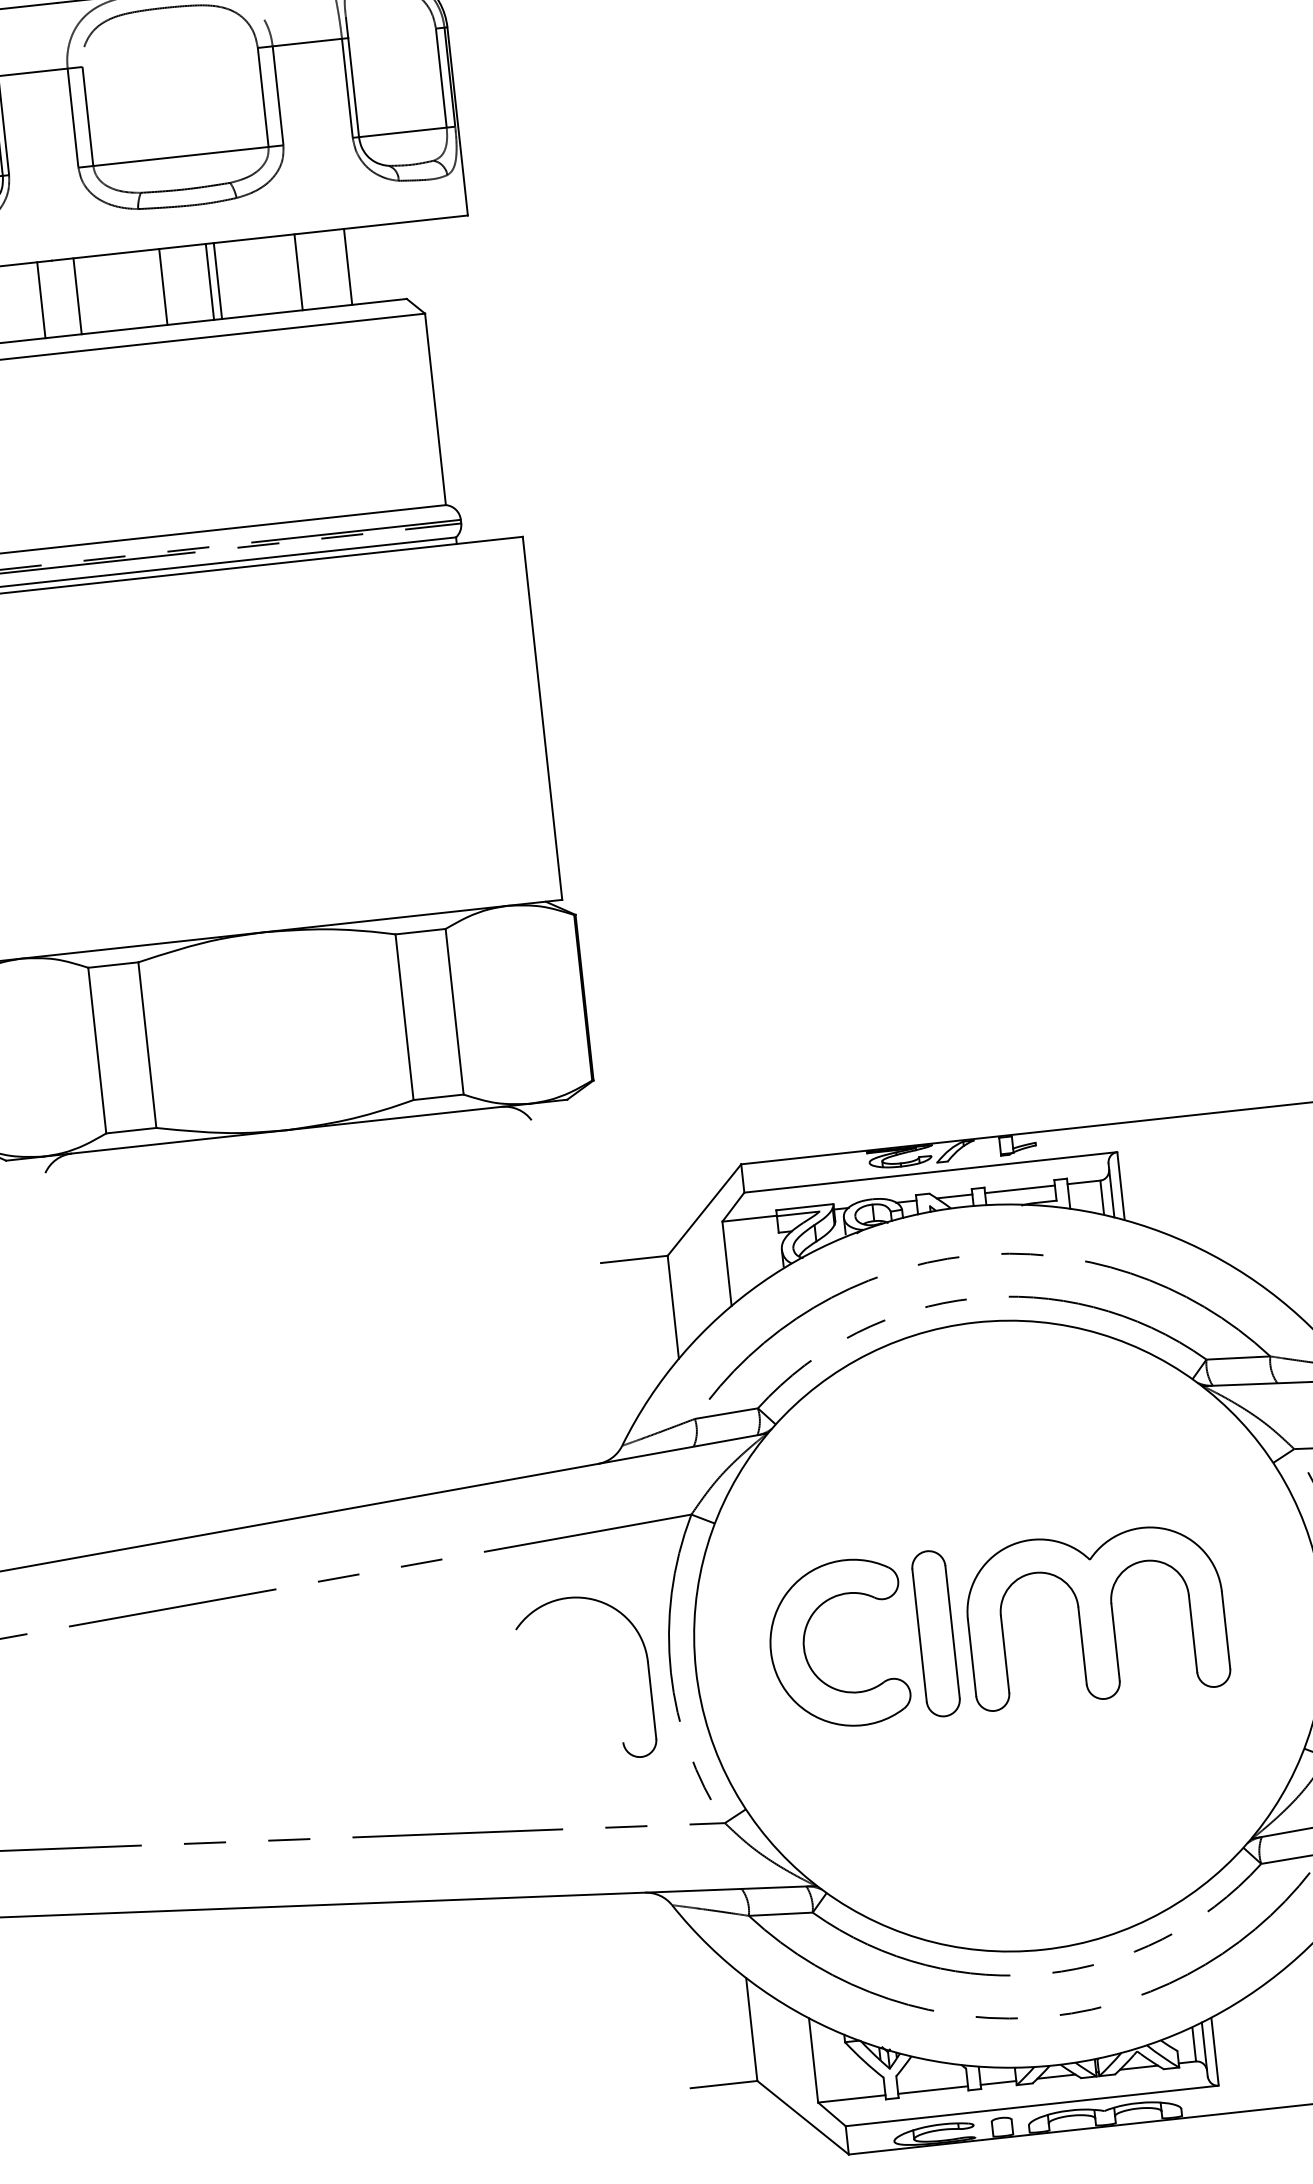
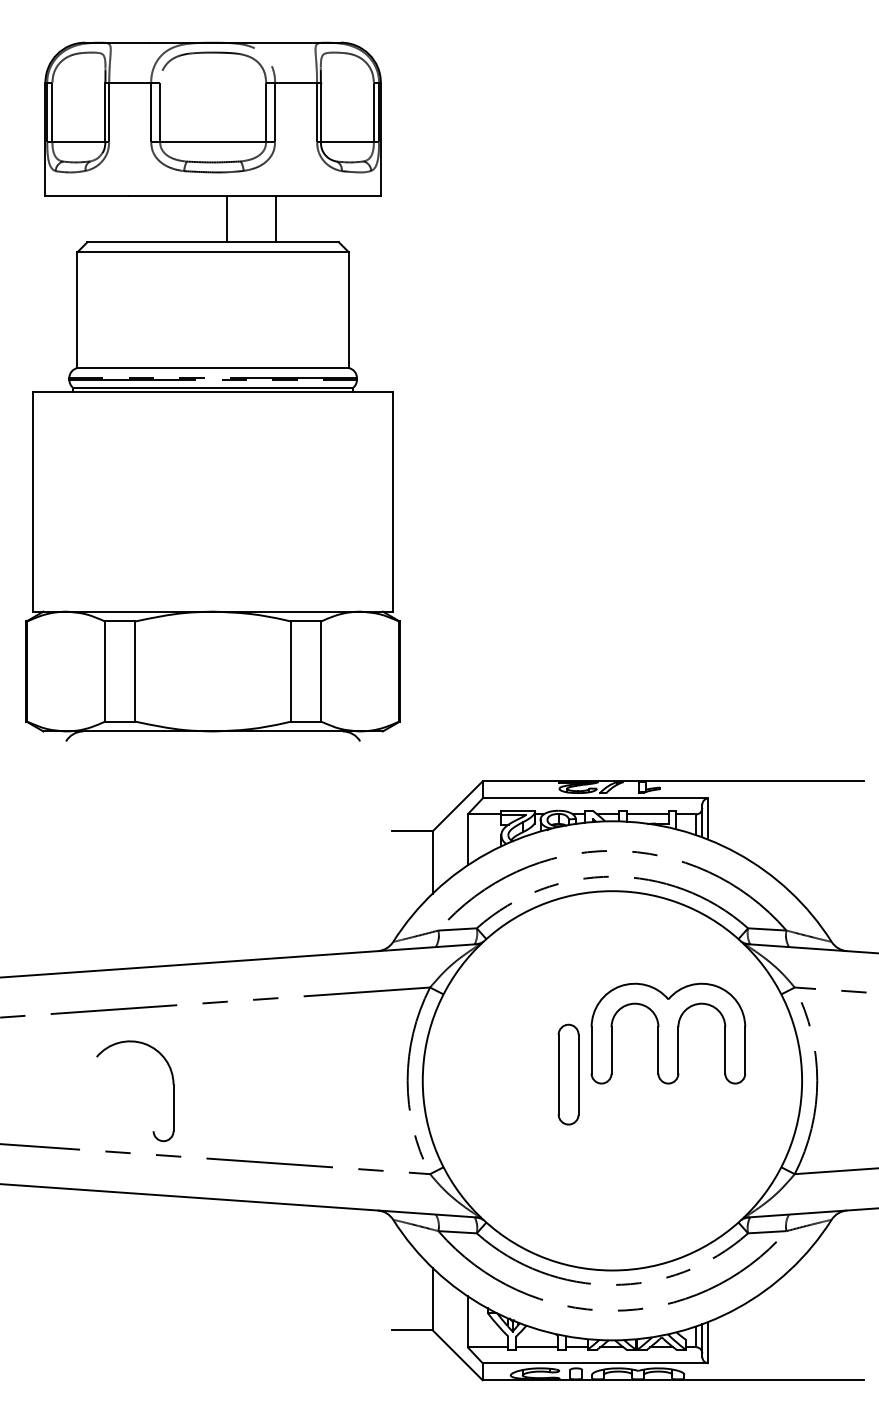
line: (347, 267) -> (305, 219), removed
line: (210, 282) -> (222, 219), removed
line: (163, 287) -> (194, 219), removed
line: (77, 296) -> (142, 219), removed
line: (41, 300) -> (120, 219), removed
part: (1096, 1616) -> (668, 1033), moved
part: (805, 1639) -> (490, 1069), removed
part: (646, 1661) -> (172, 1084), moved

